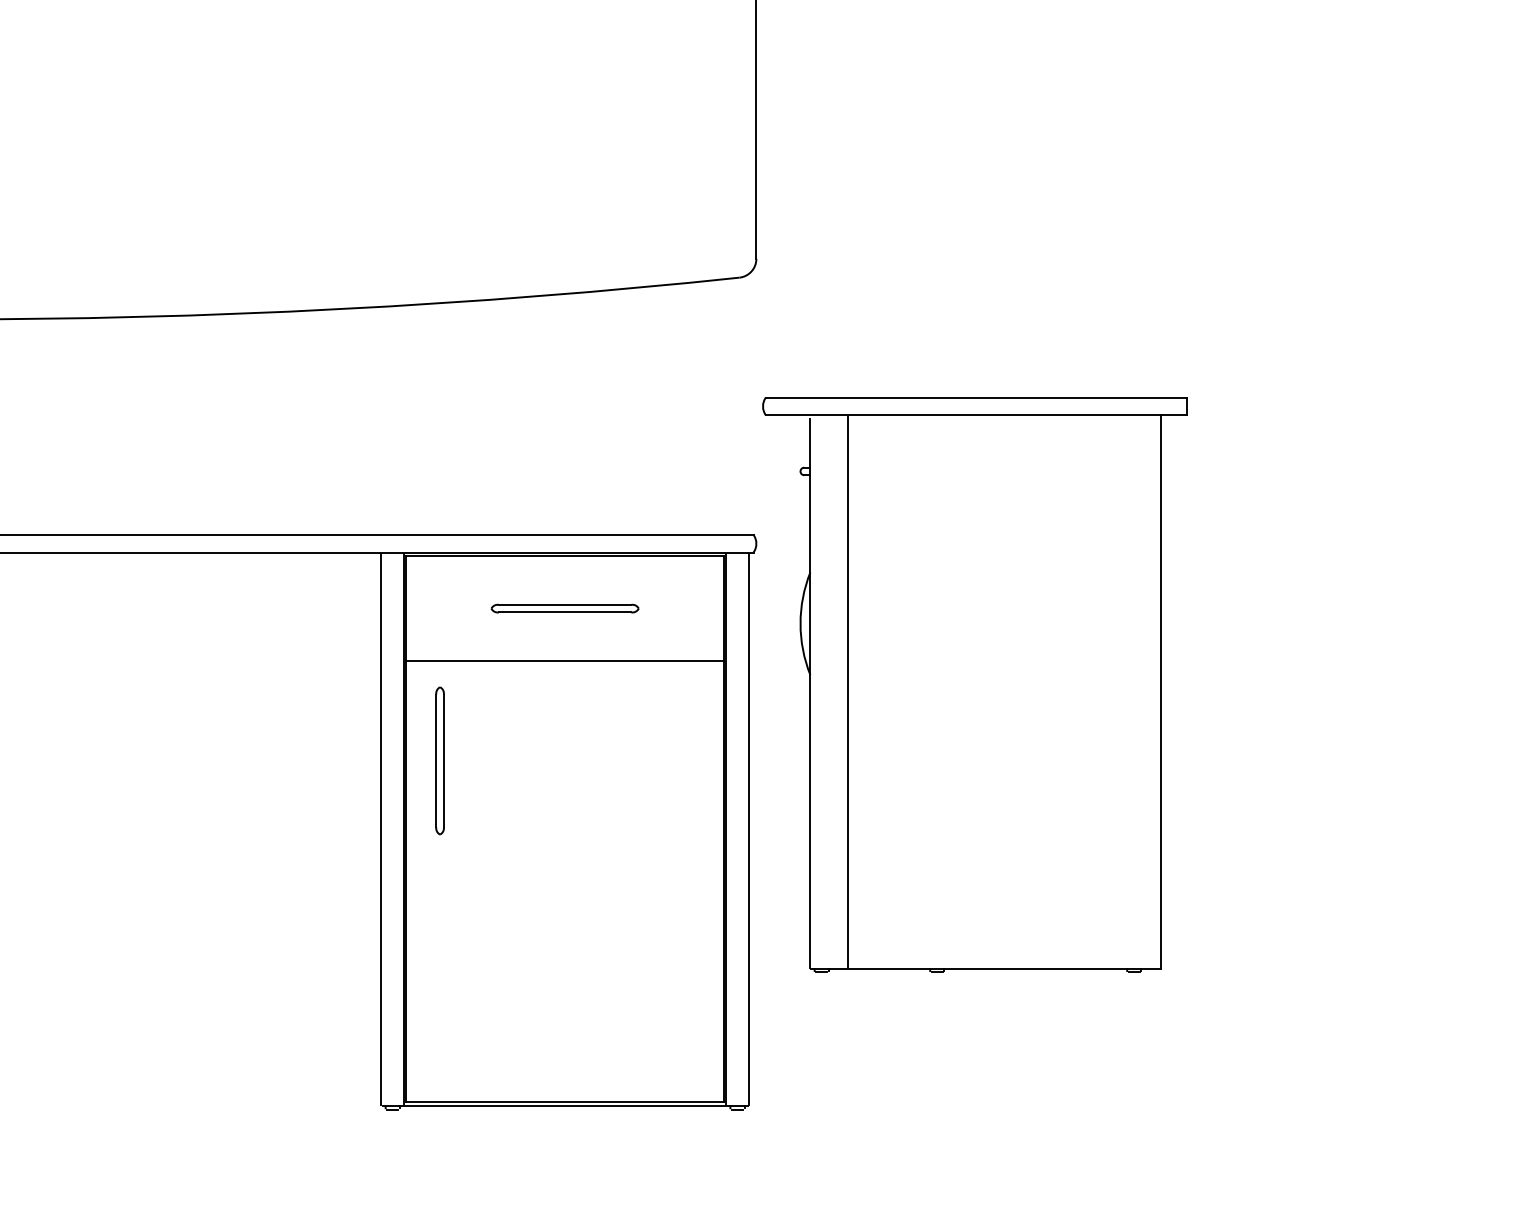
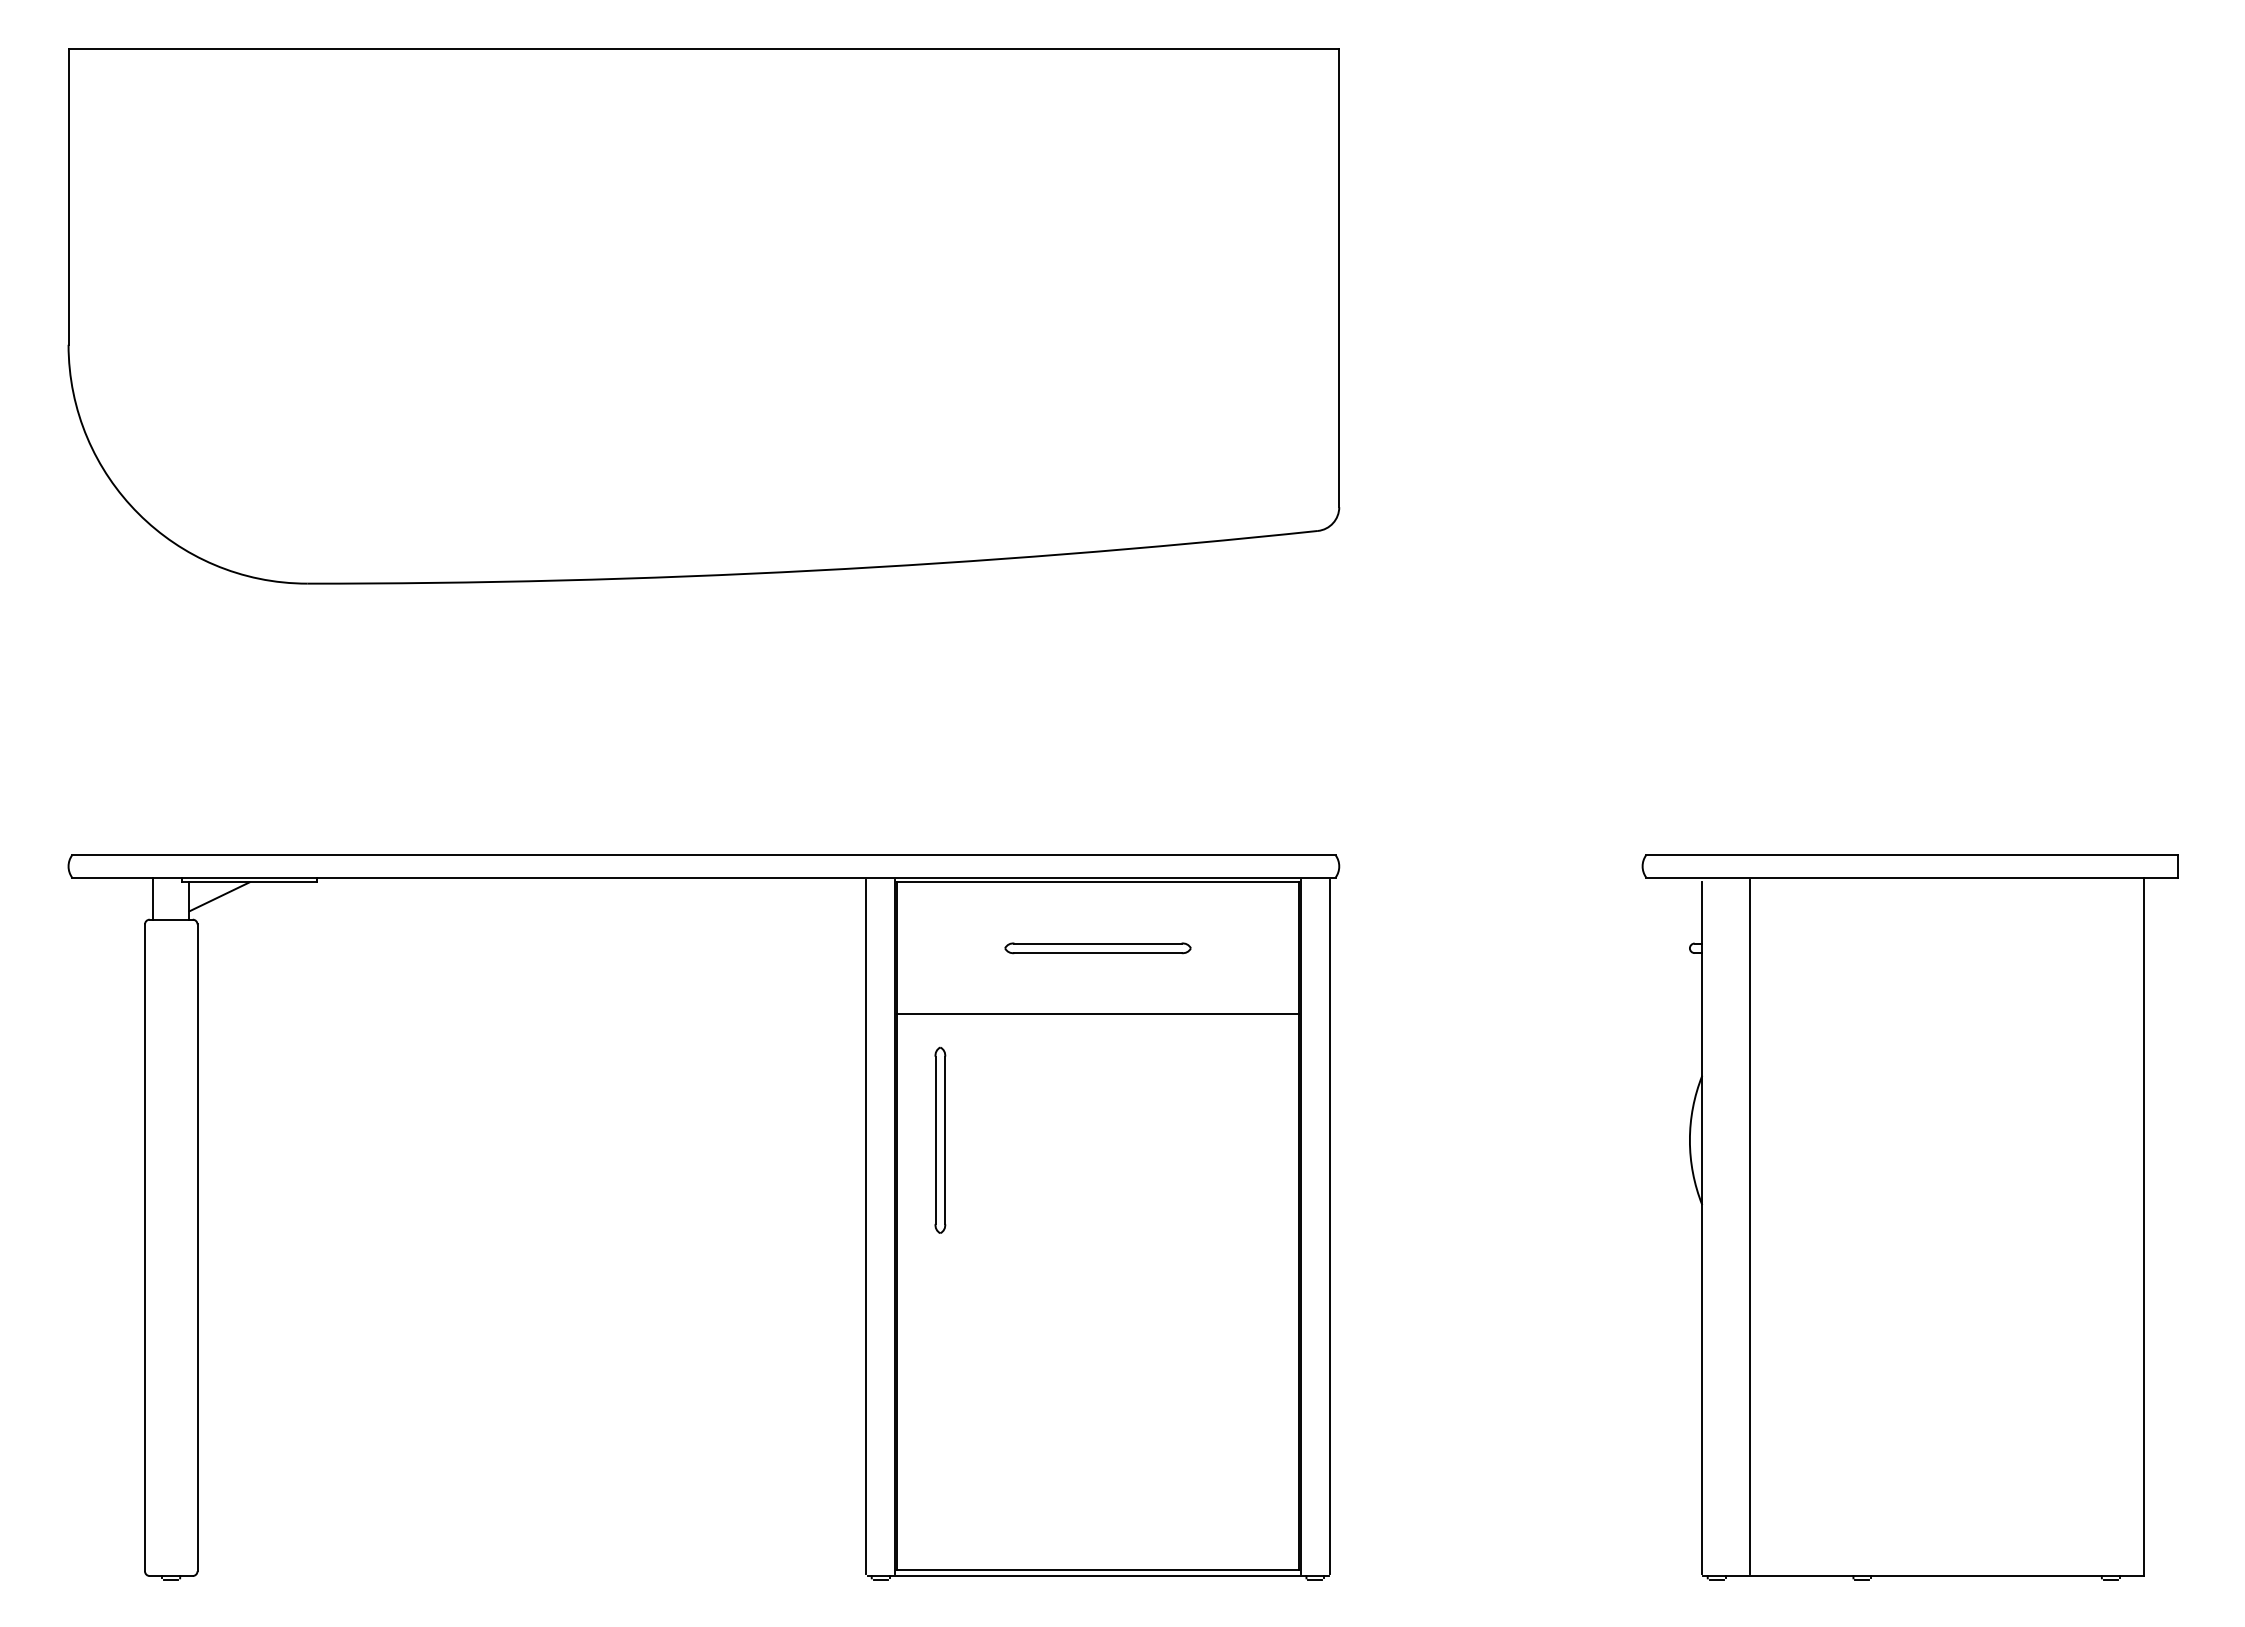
part: (974, 684) -> (1909, 1217), moved

